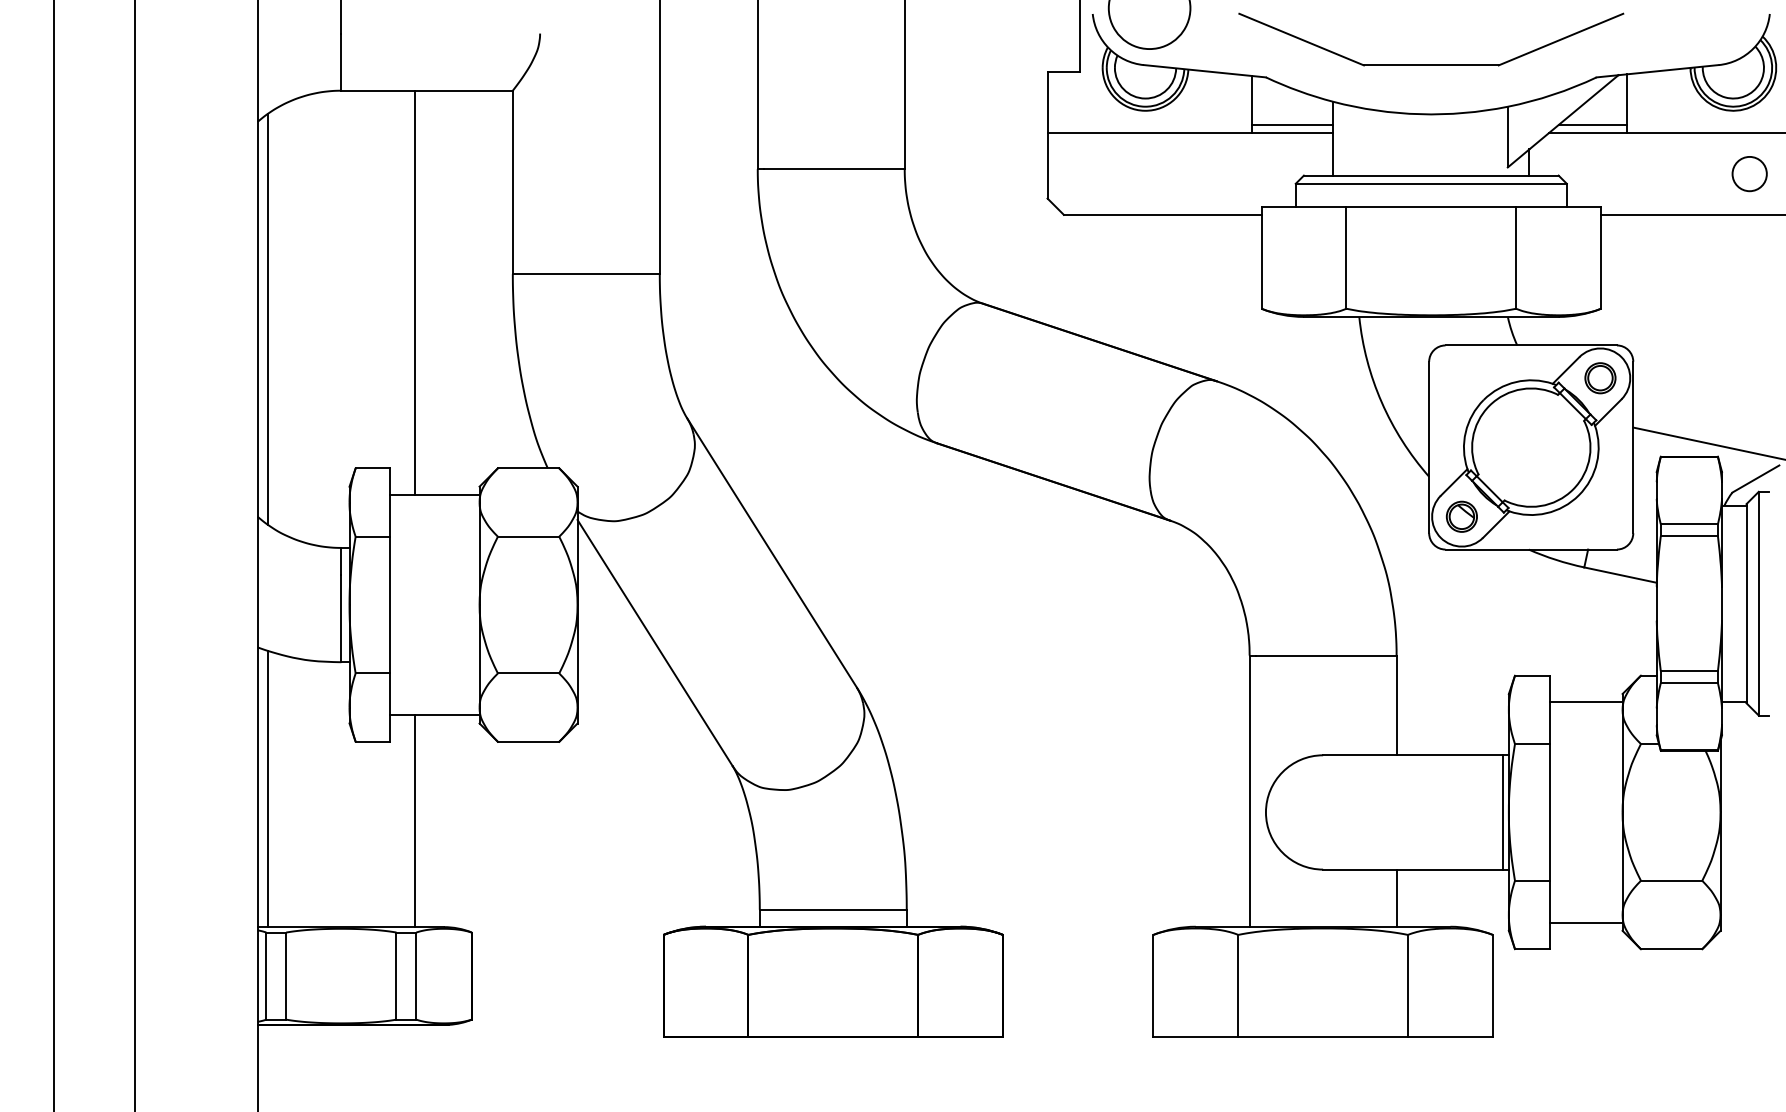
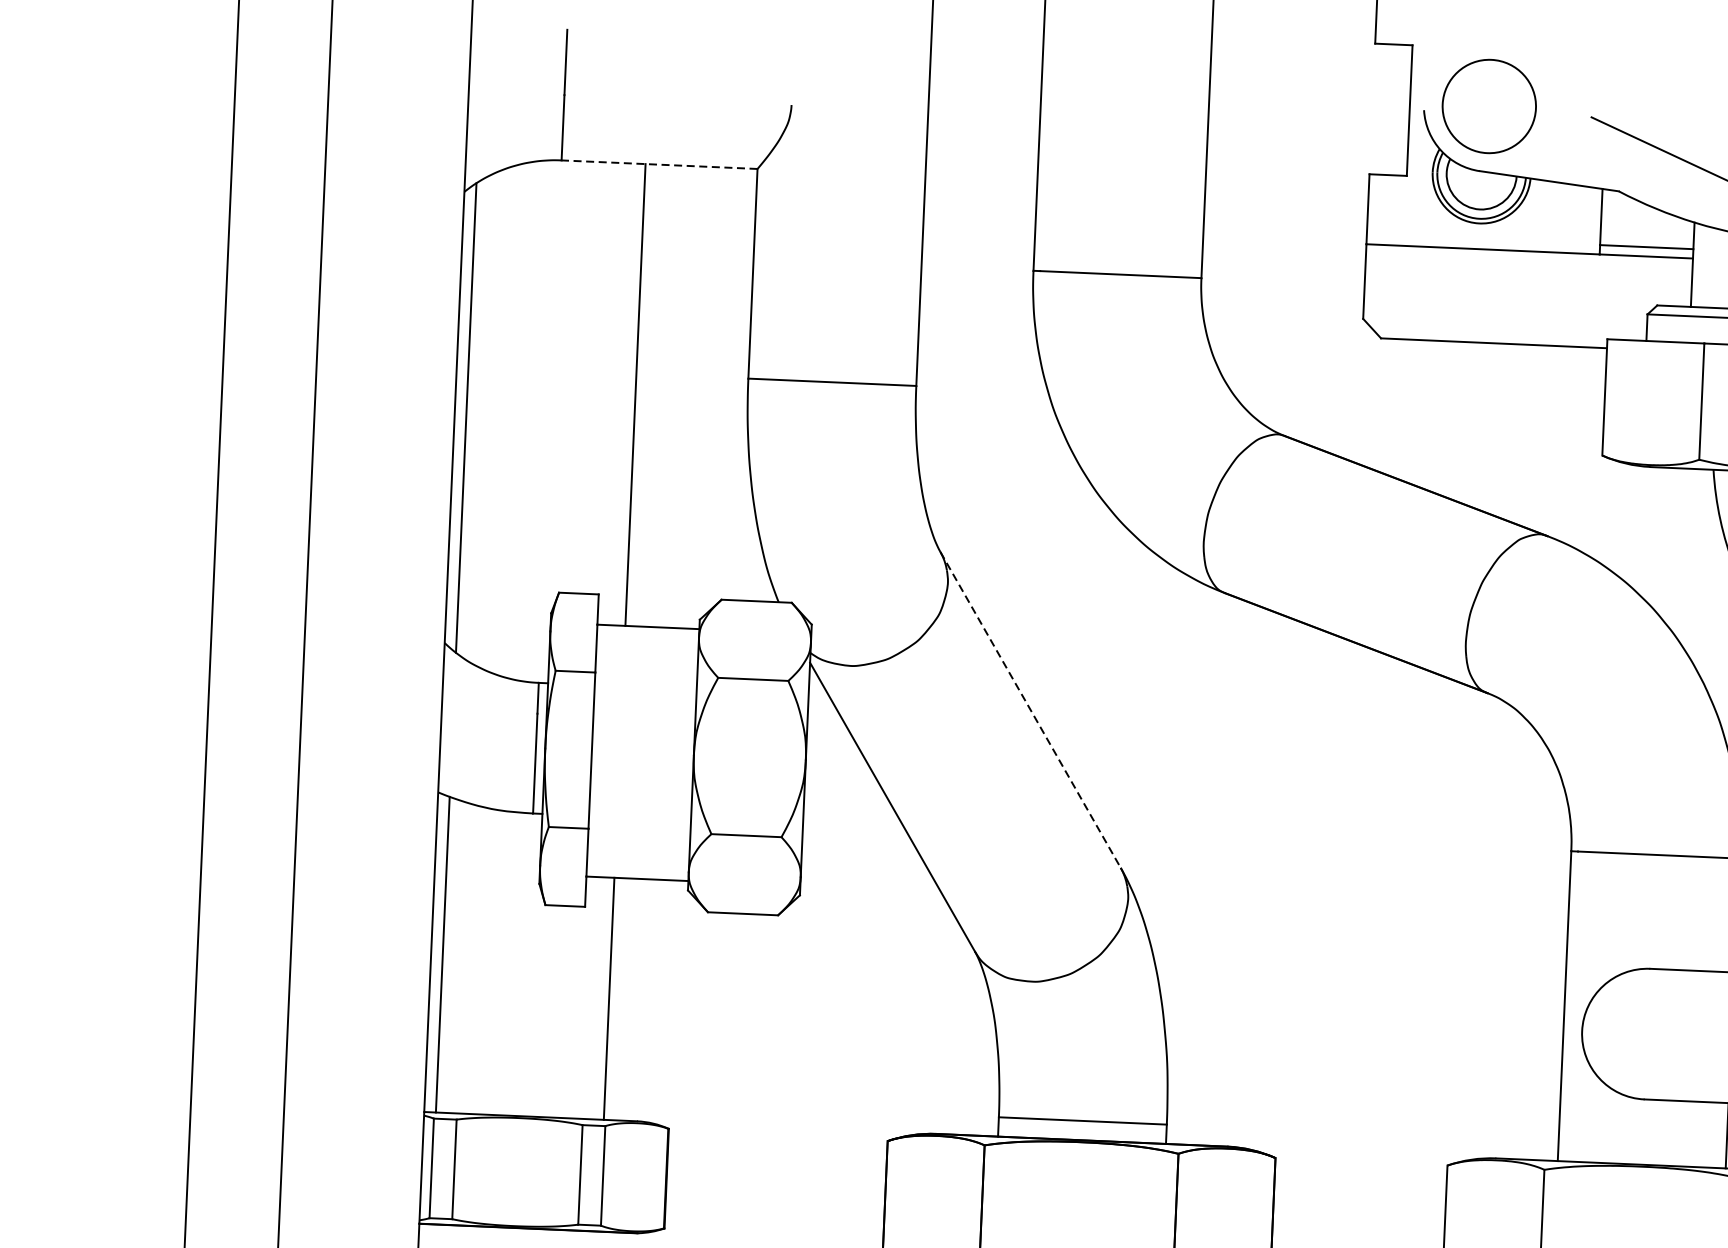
line: (427, 90) -> (660, 164), solid -> dashed
line: (771, 552) -> (1030, 709), solid -> dashed

